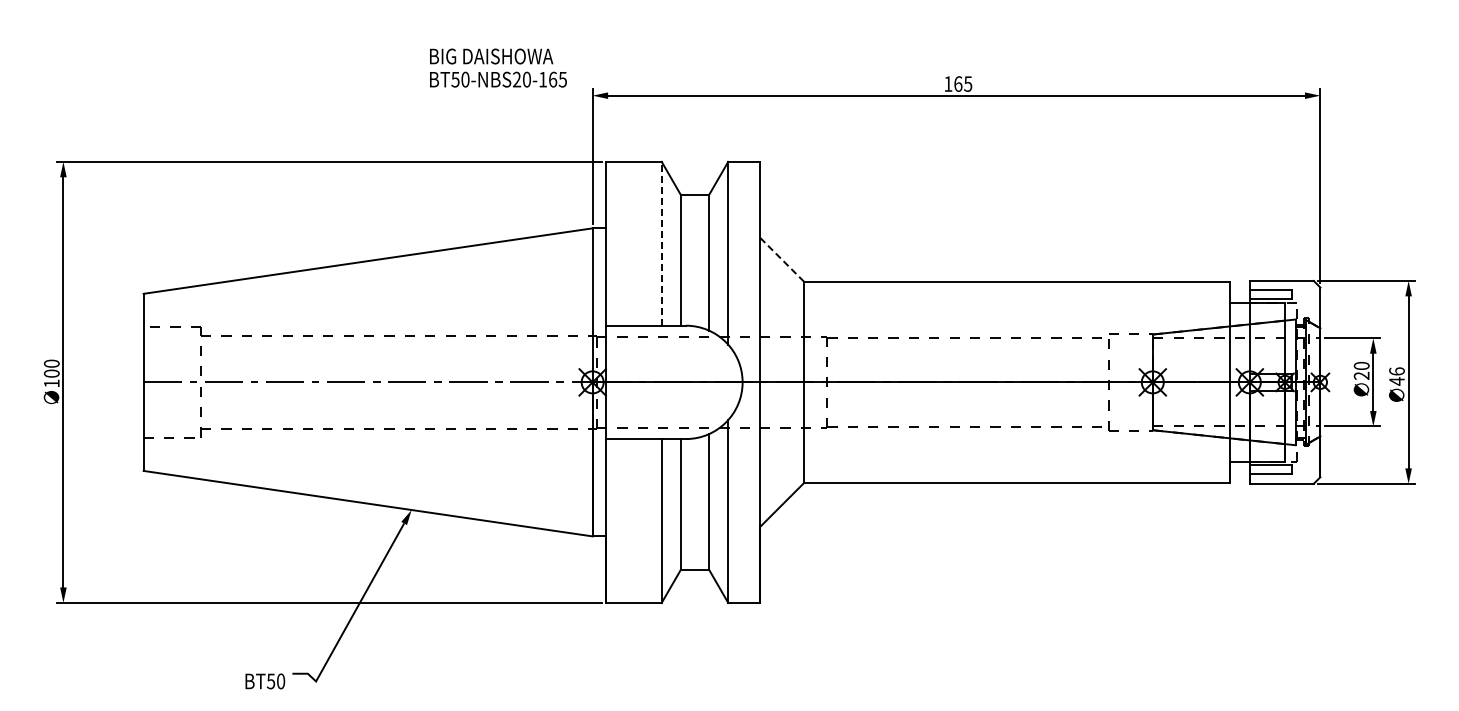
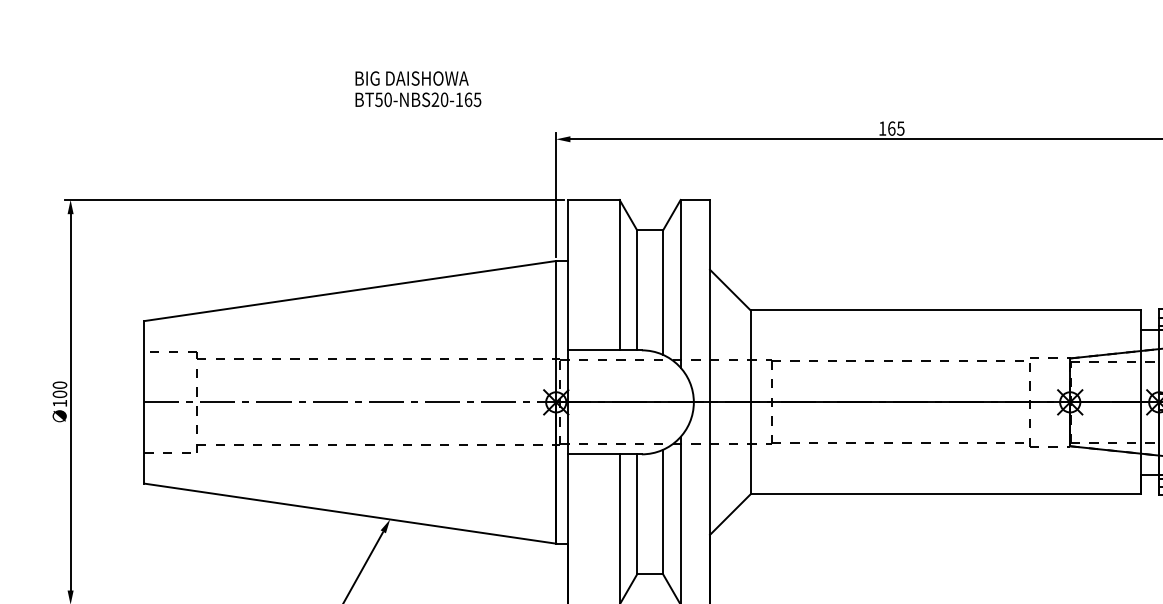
text: (498, 67) -> (418, 88), moved
line: (661, 243) -> (619, 274), dashed -> solid
line: (782, 260) -> (730, 290), dashed -> solid

